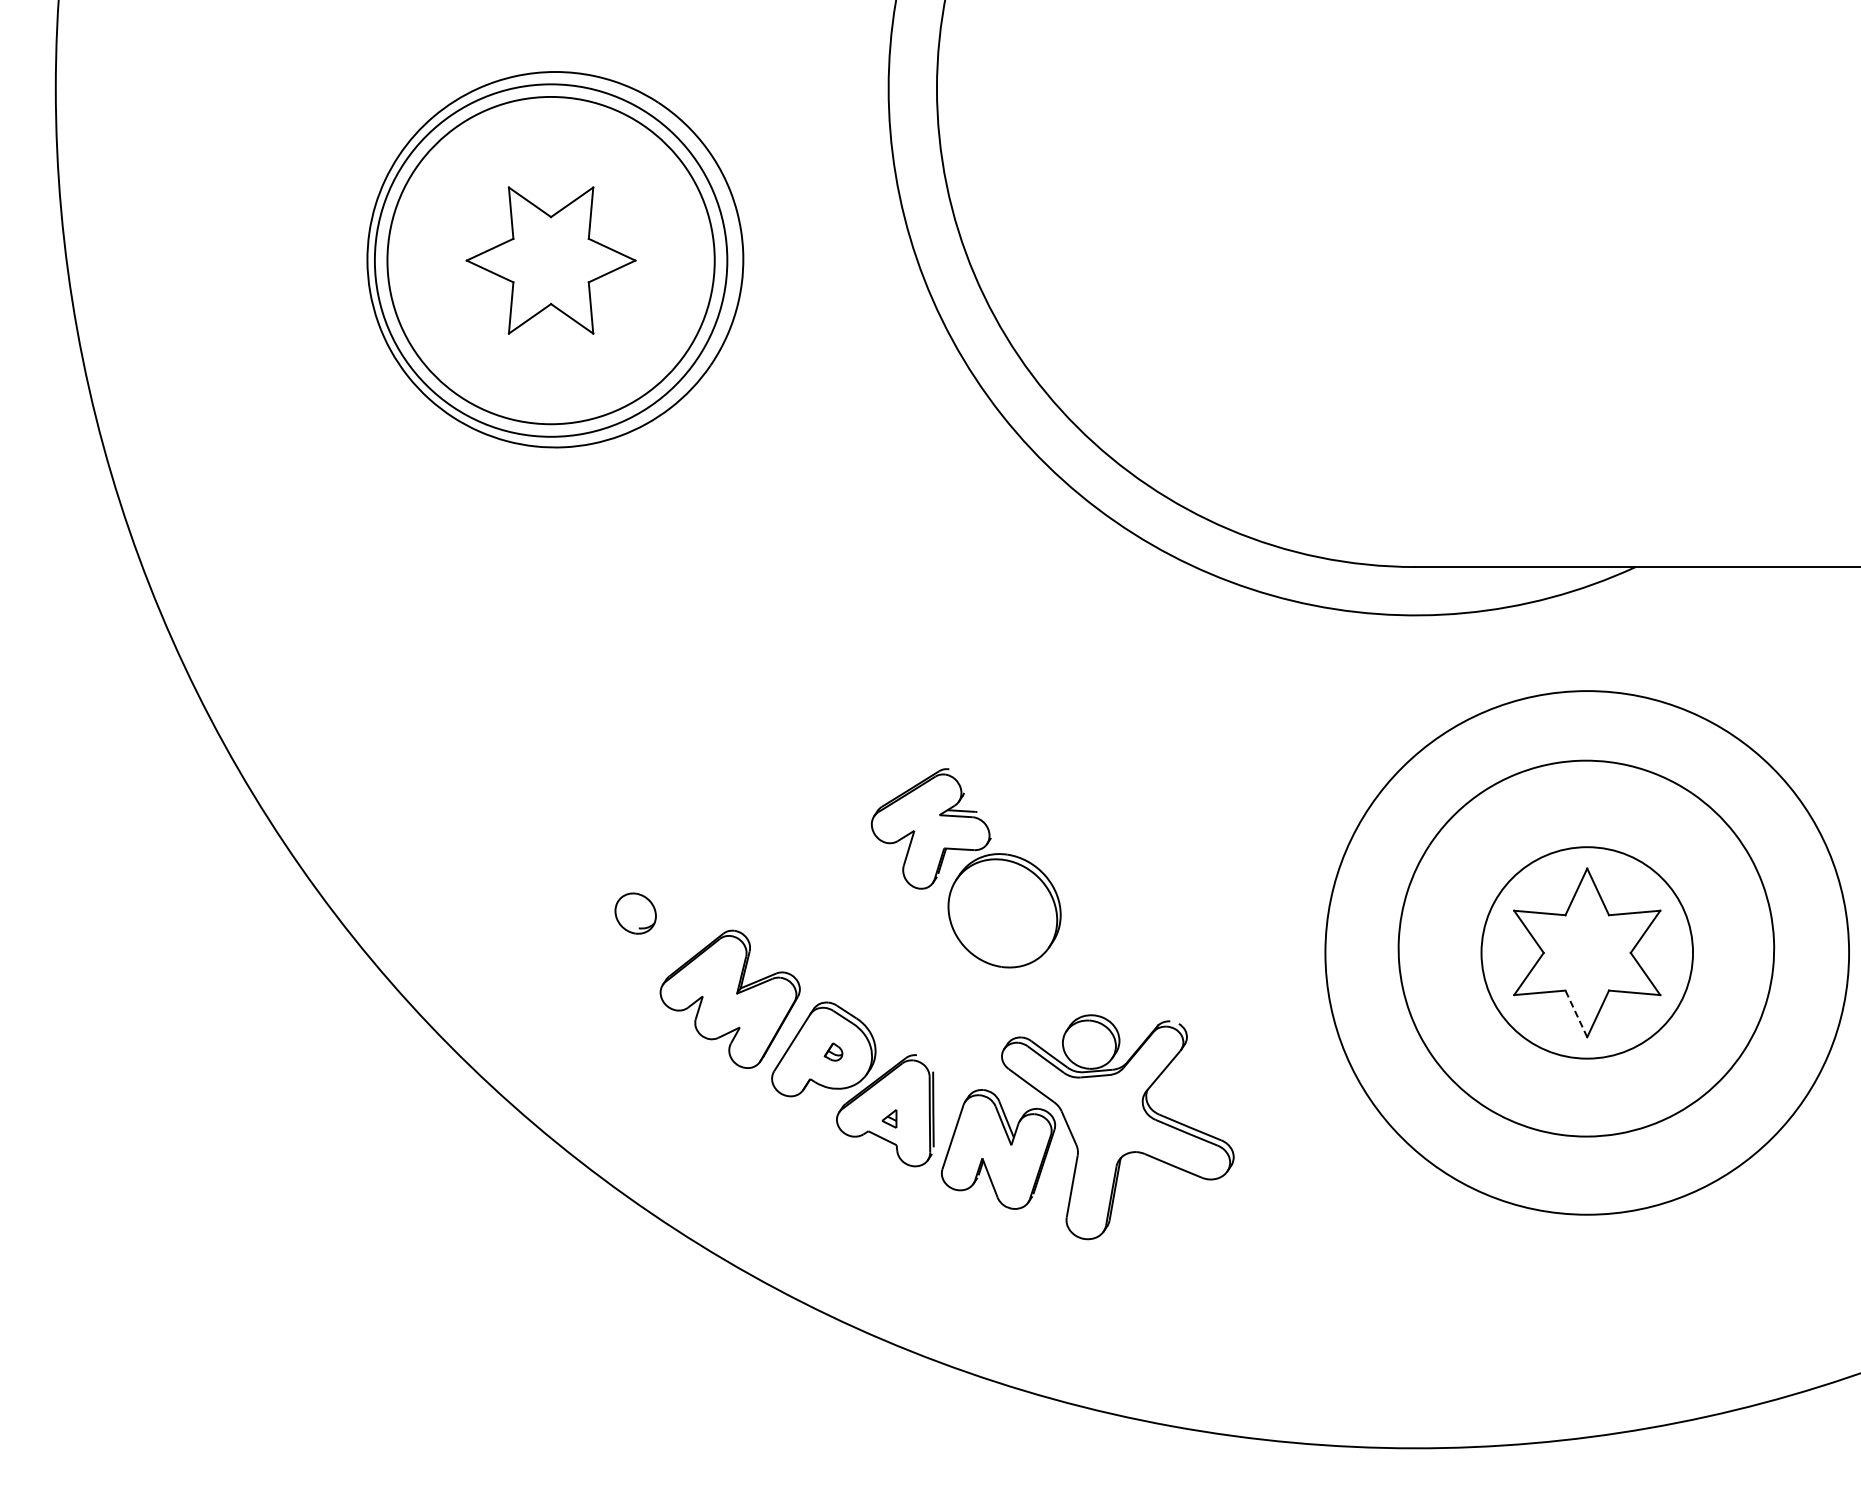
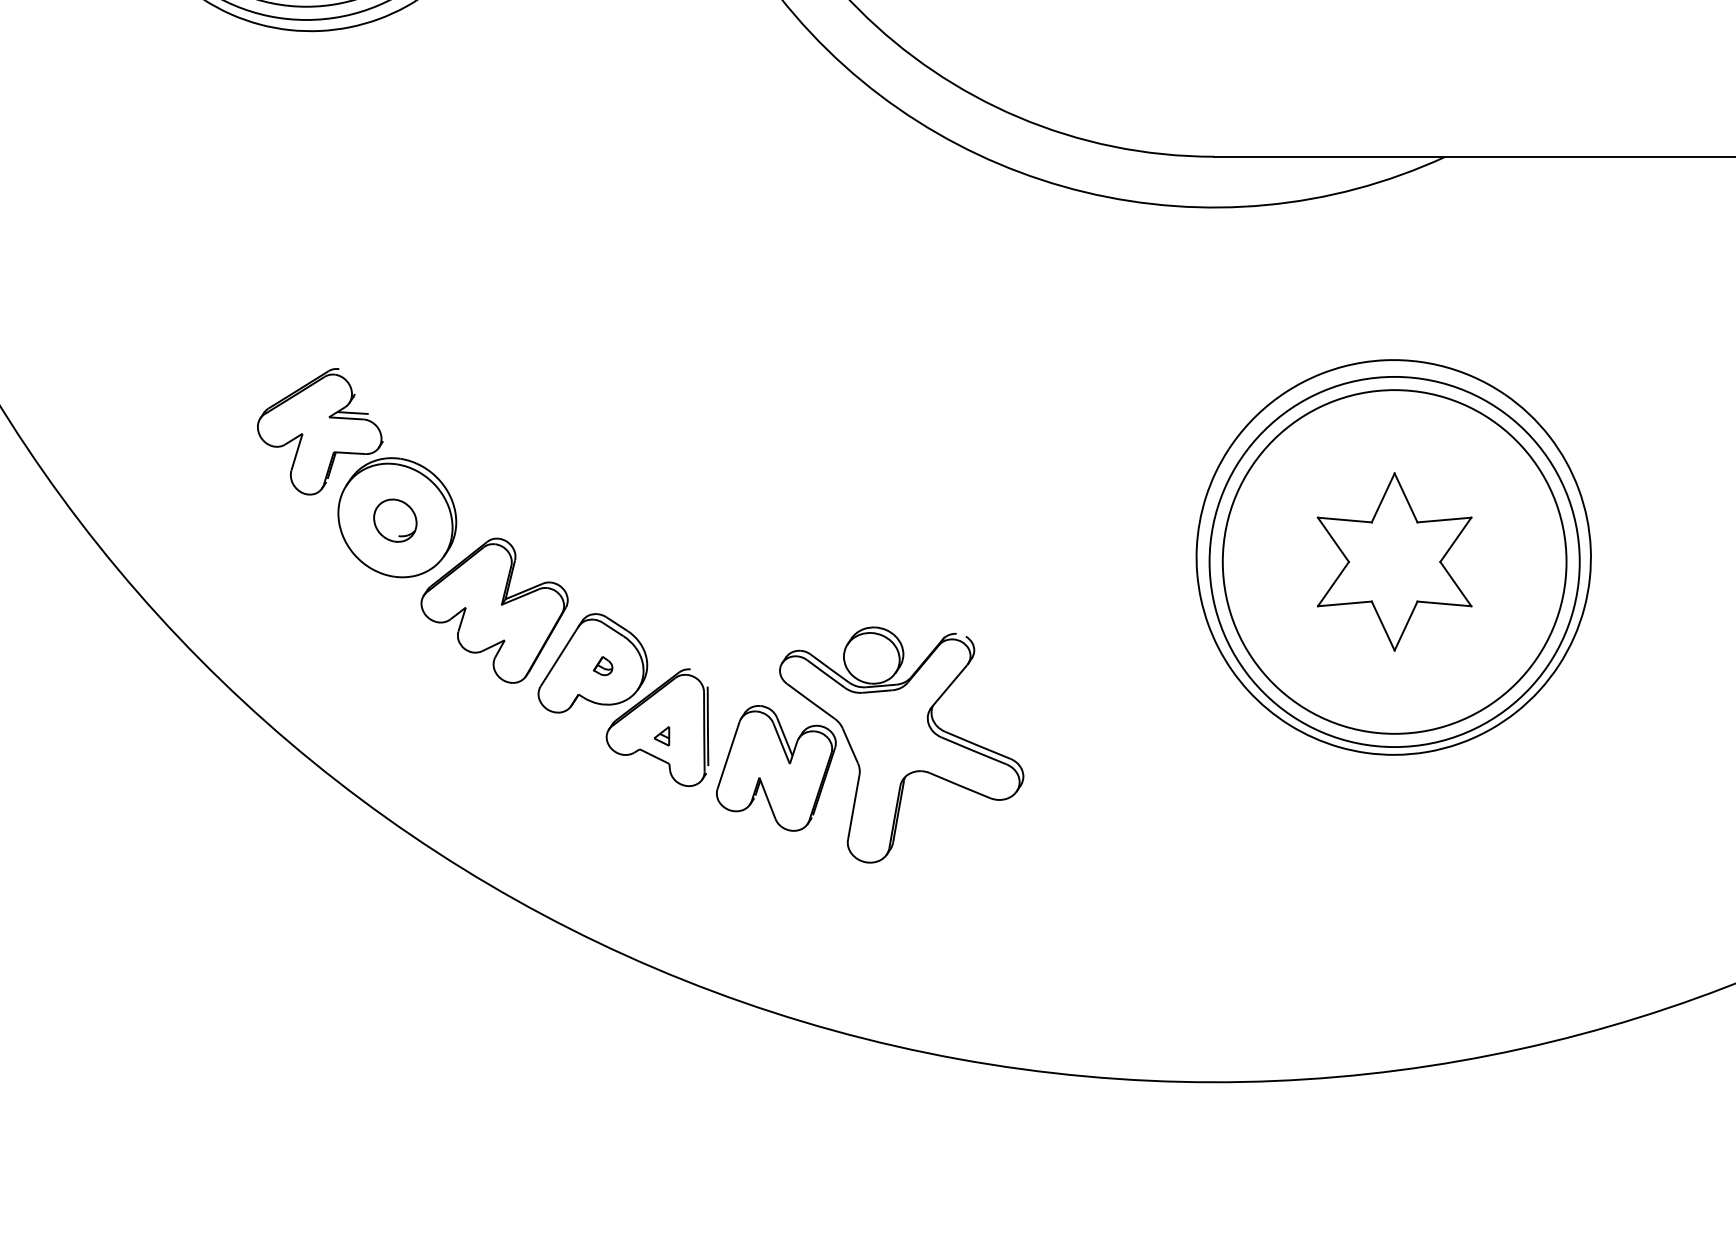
part: (965, 868) -> (356, 473), moved
circle: (1586, 952) -> (1393, 561), size x0.62
circle: (1587, 952) -> (1394, 561), size x1.67
line: (1576, 1013) -> (1383, 625), dashed -> solid

